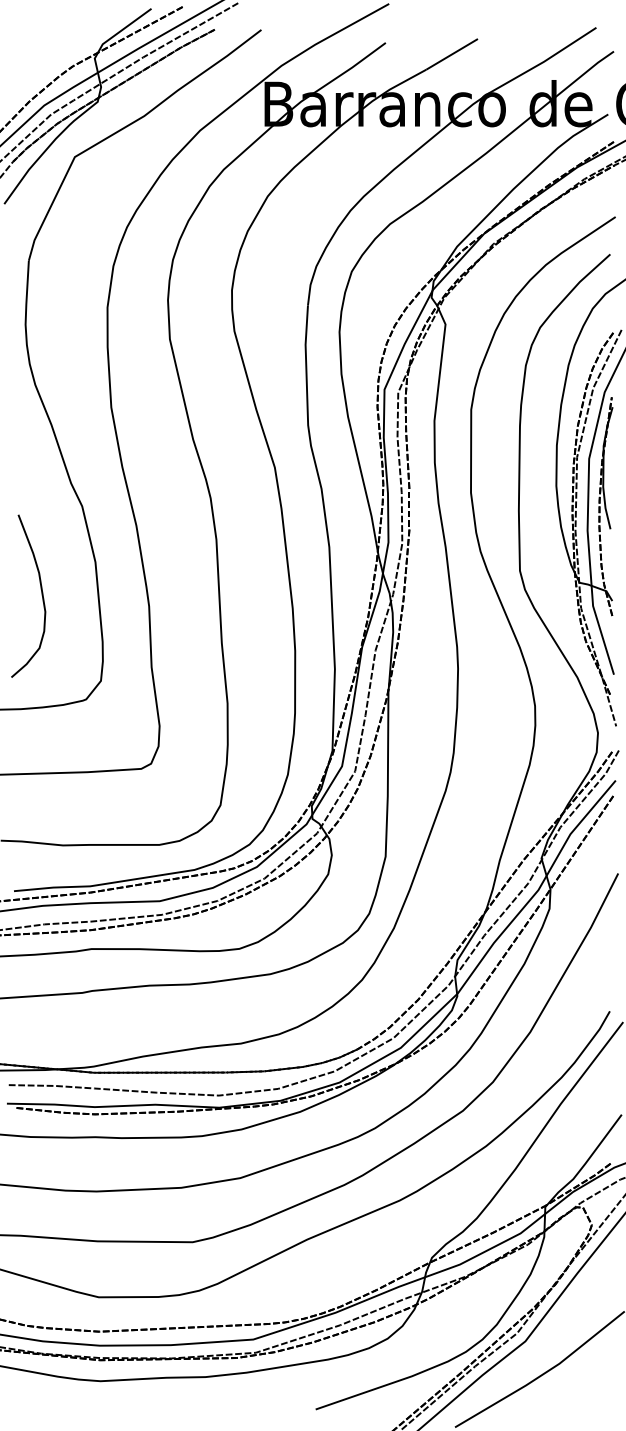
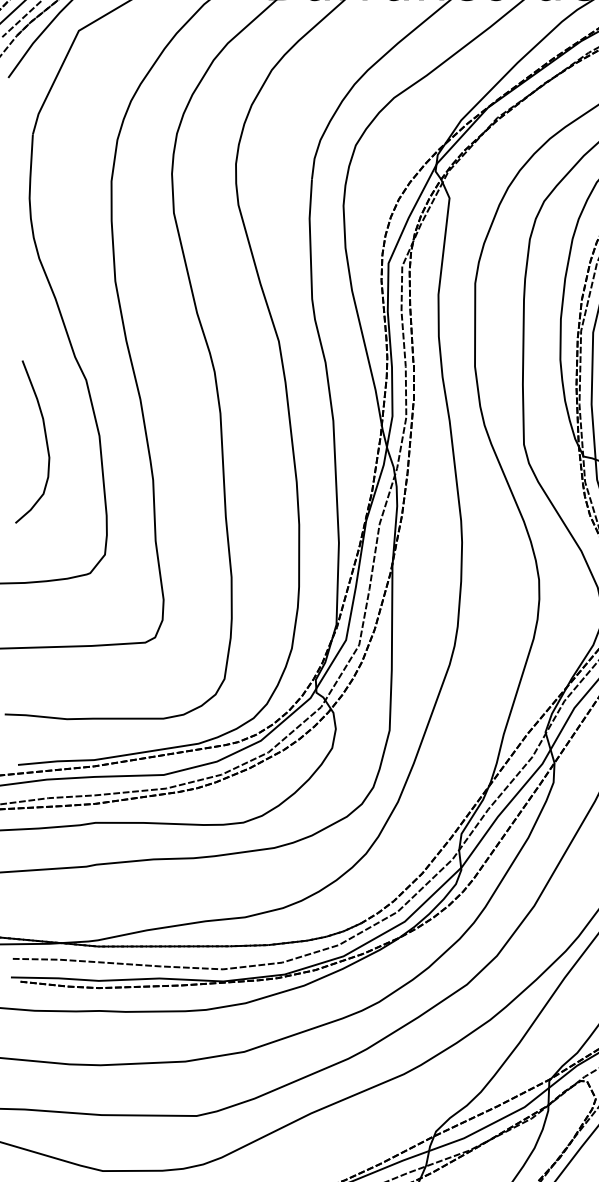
curve: (41, 595) -> (45, 441), moved

